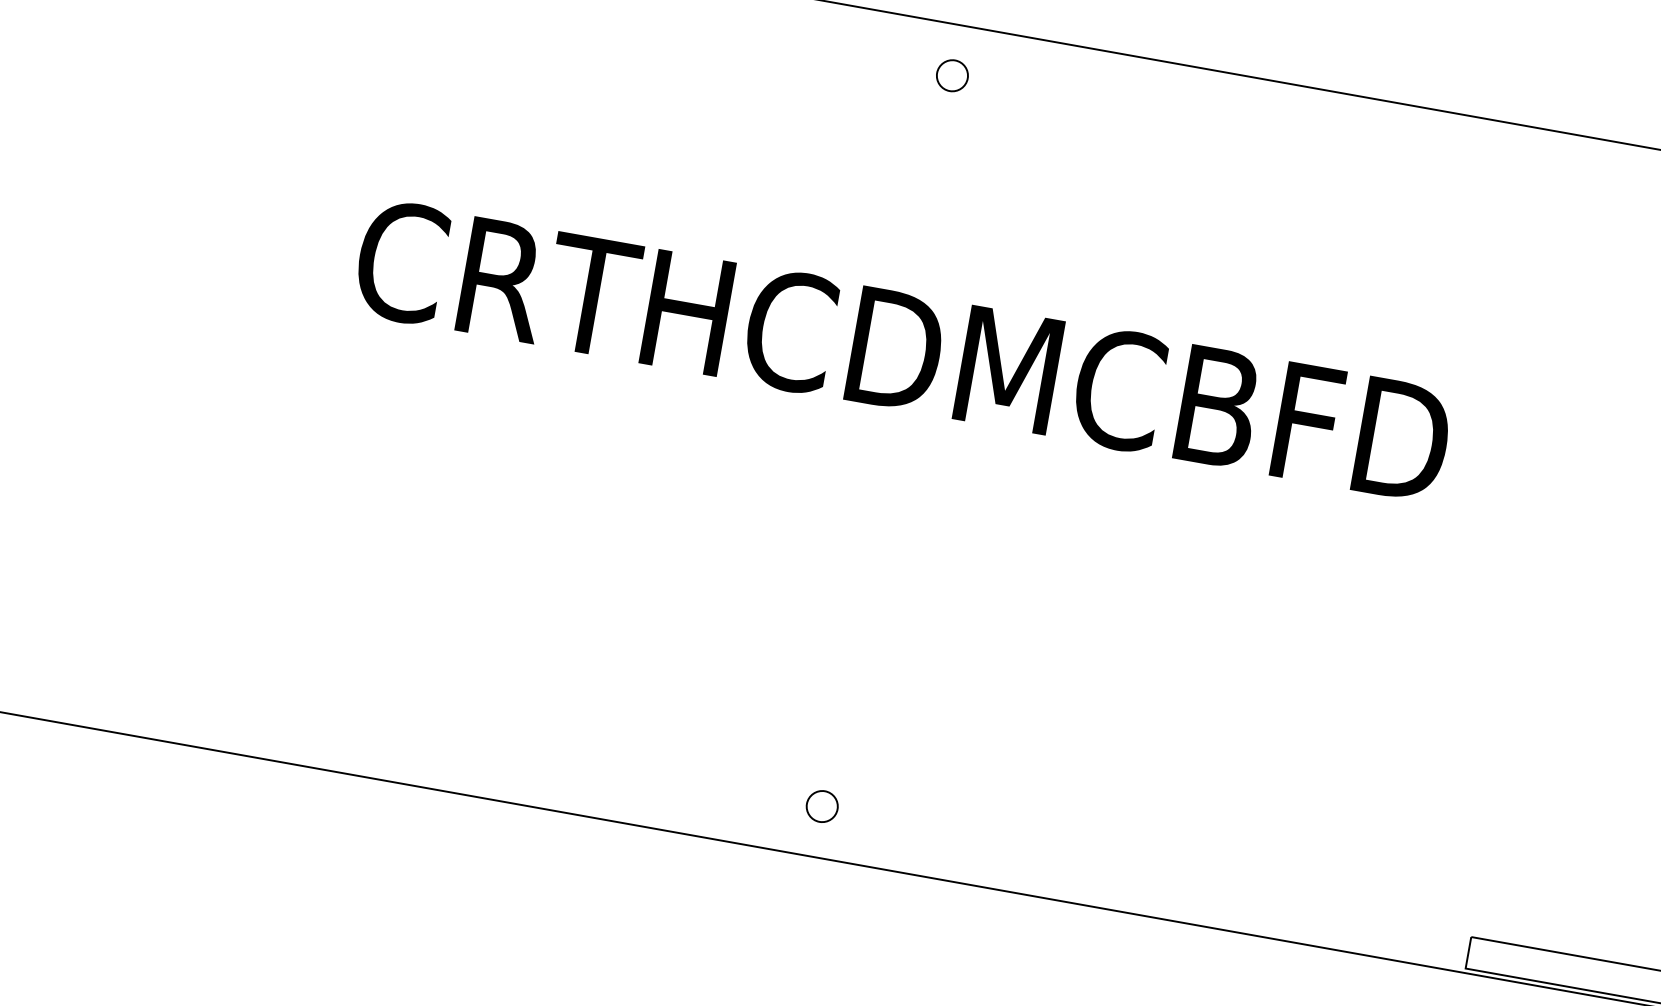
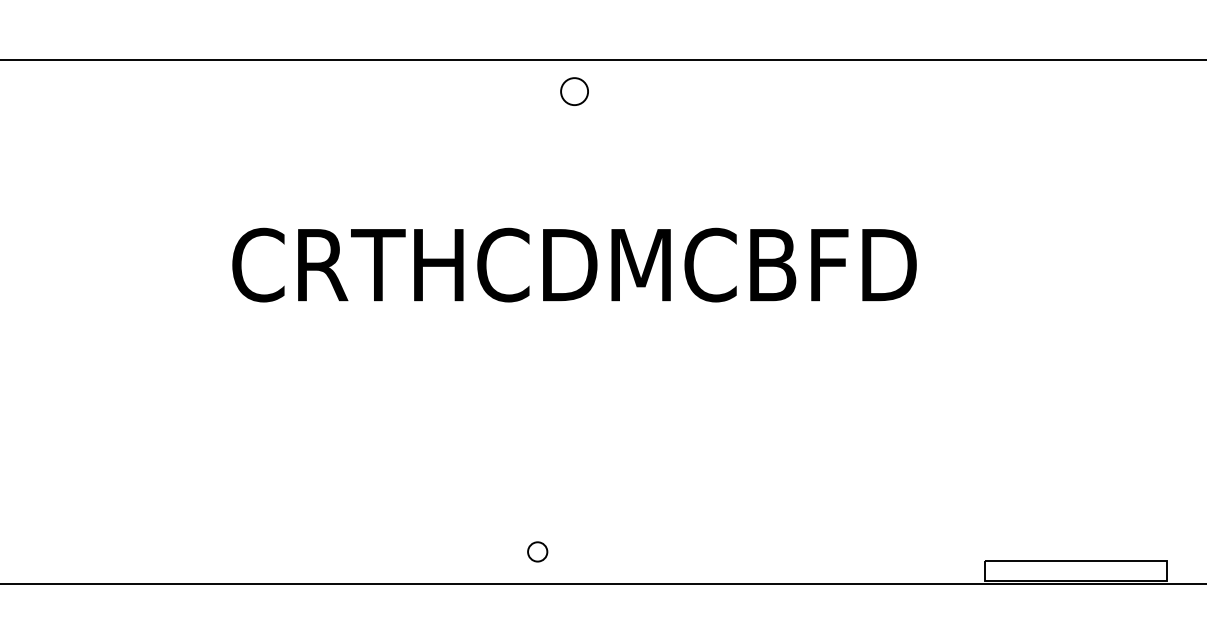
circle: (952, 74) -> (574, 90), size x1.4
circle: (822, 805) -> (537, 551), moved

